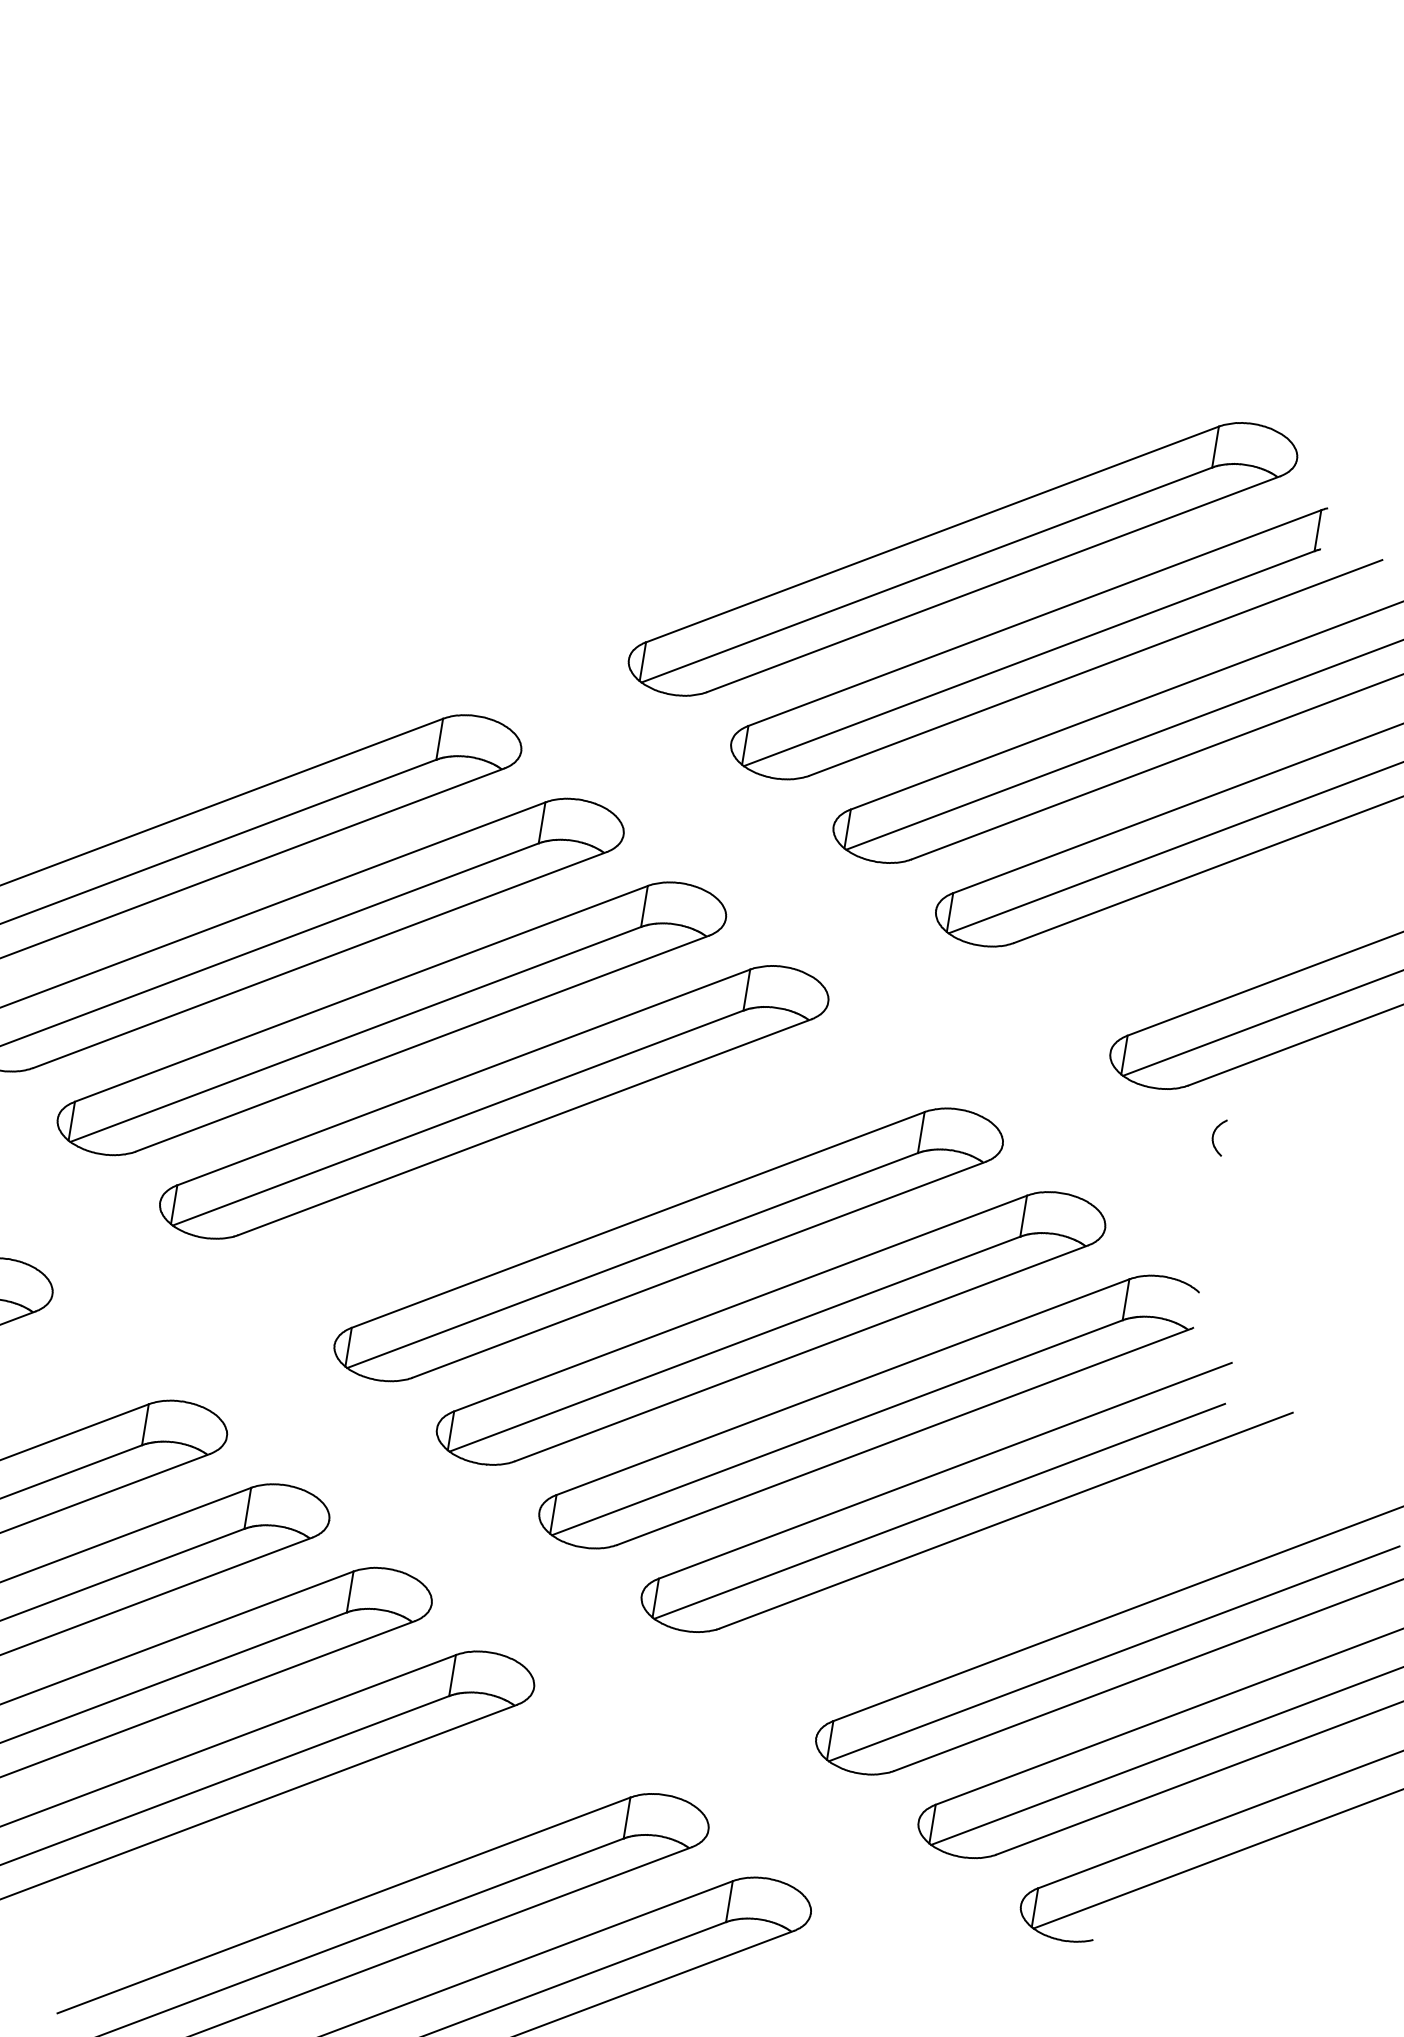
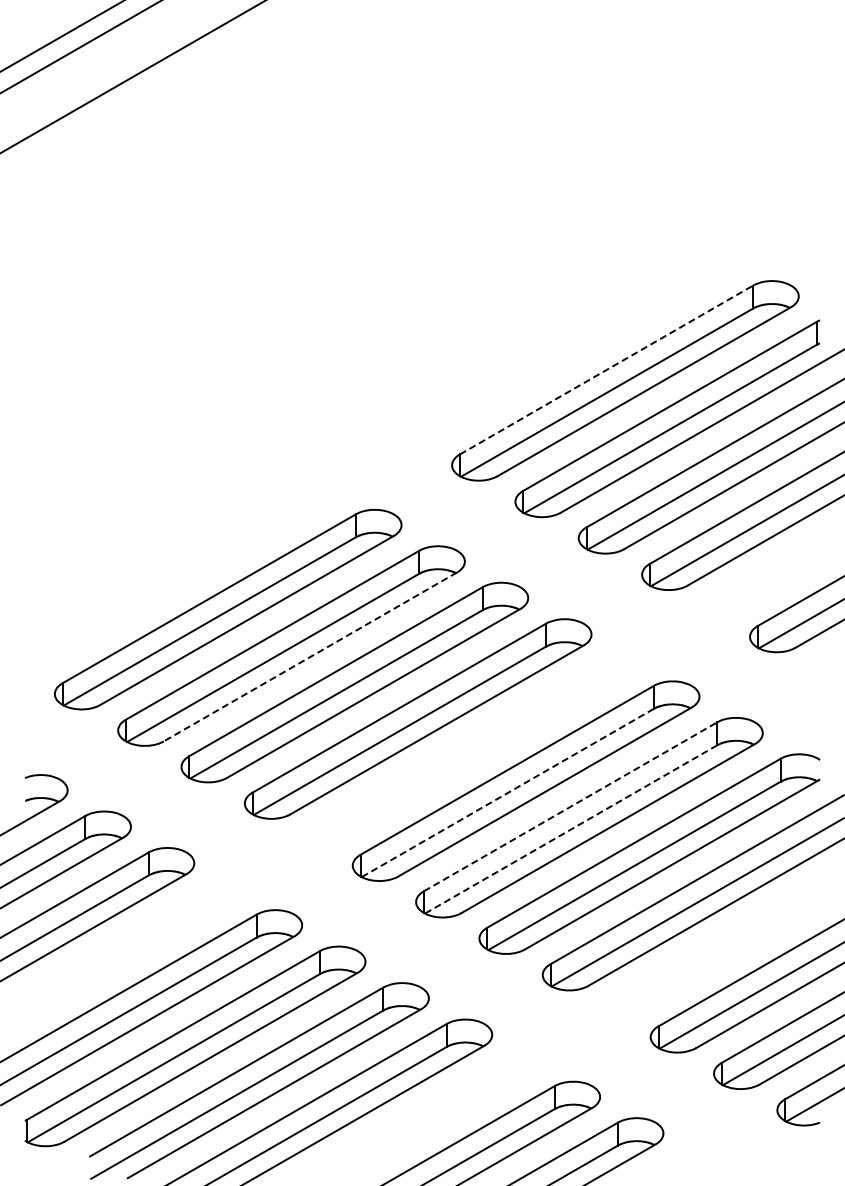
line: (934, 533) -> (607, 369), solid -> dashed
line: (318, 960) -> (309, 657), solid -> dashed
curve: (1215, 1135) -> (814, 672), removed
line: (632, 1259) -> (507, 792), solid -> dashed
line: (742, 1303) -> (571, 806), solid -> dashed
line: (735, 1344) -> (571, 829), solid -> dashed

